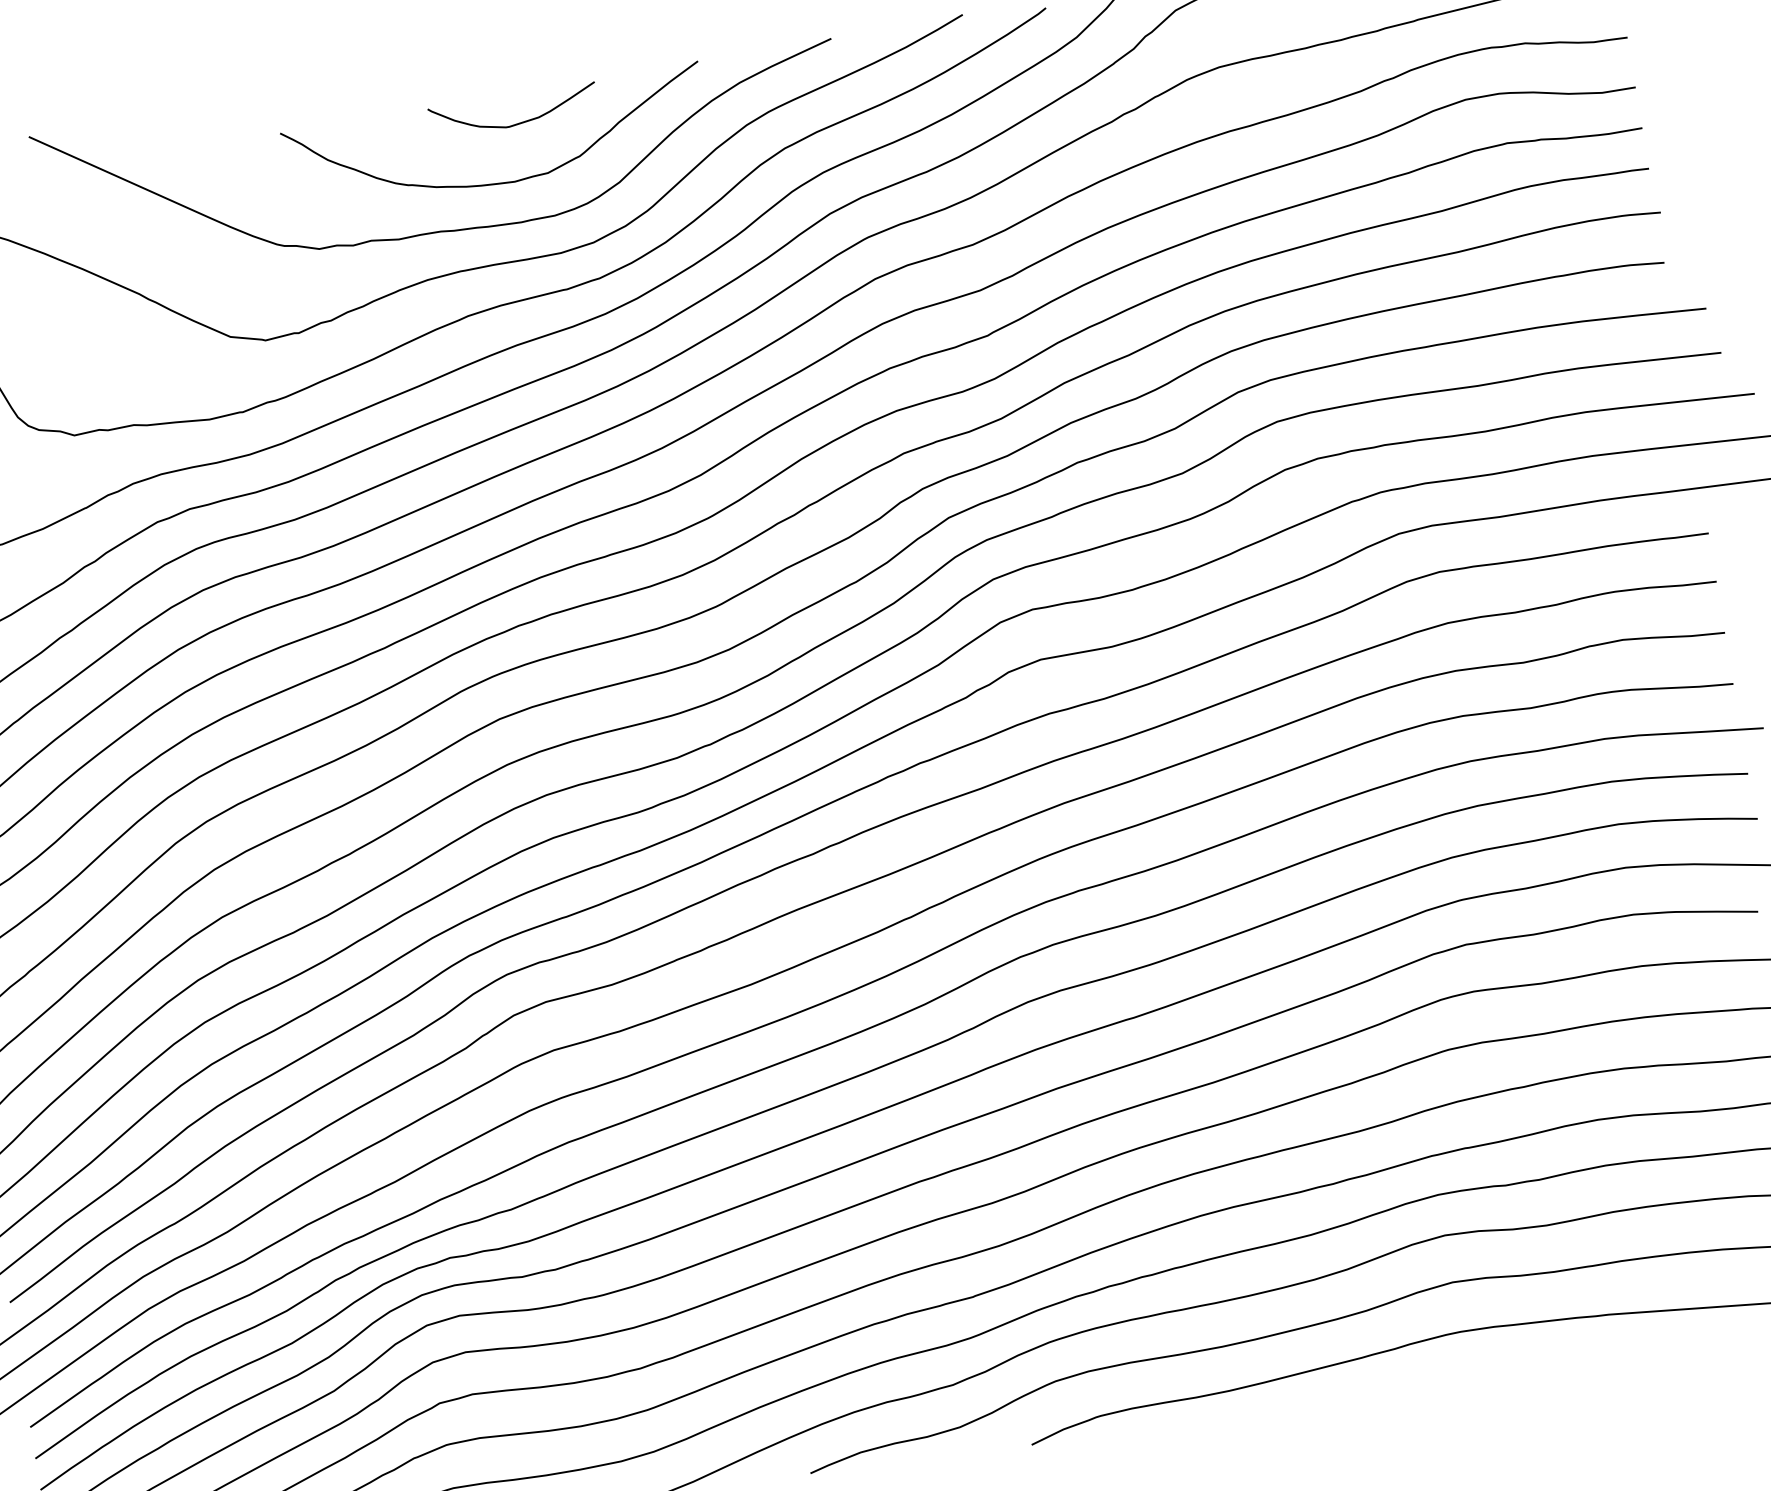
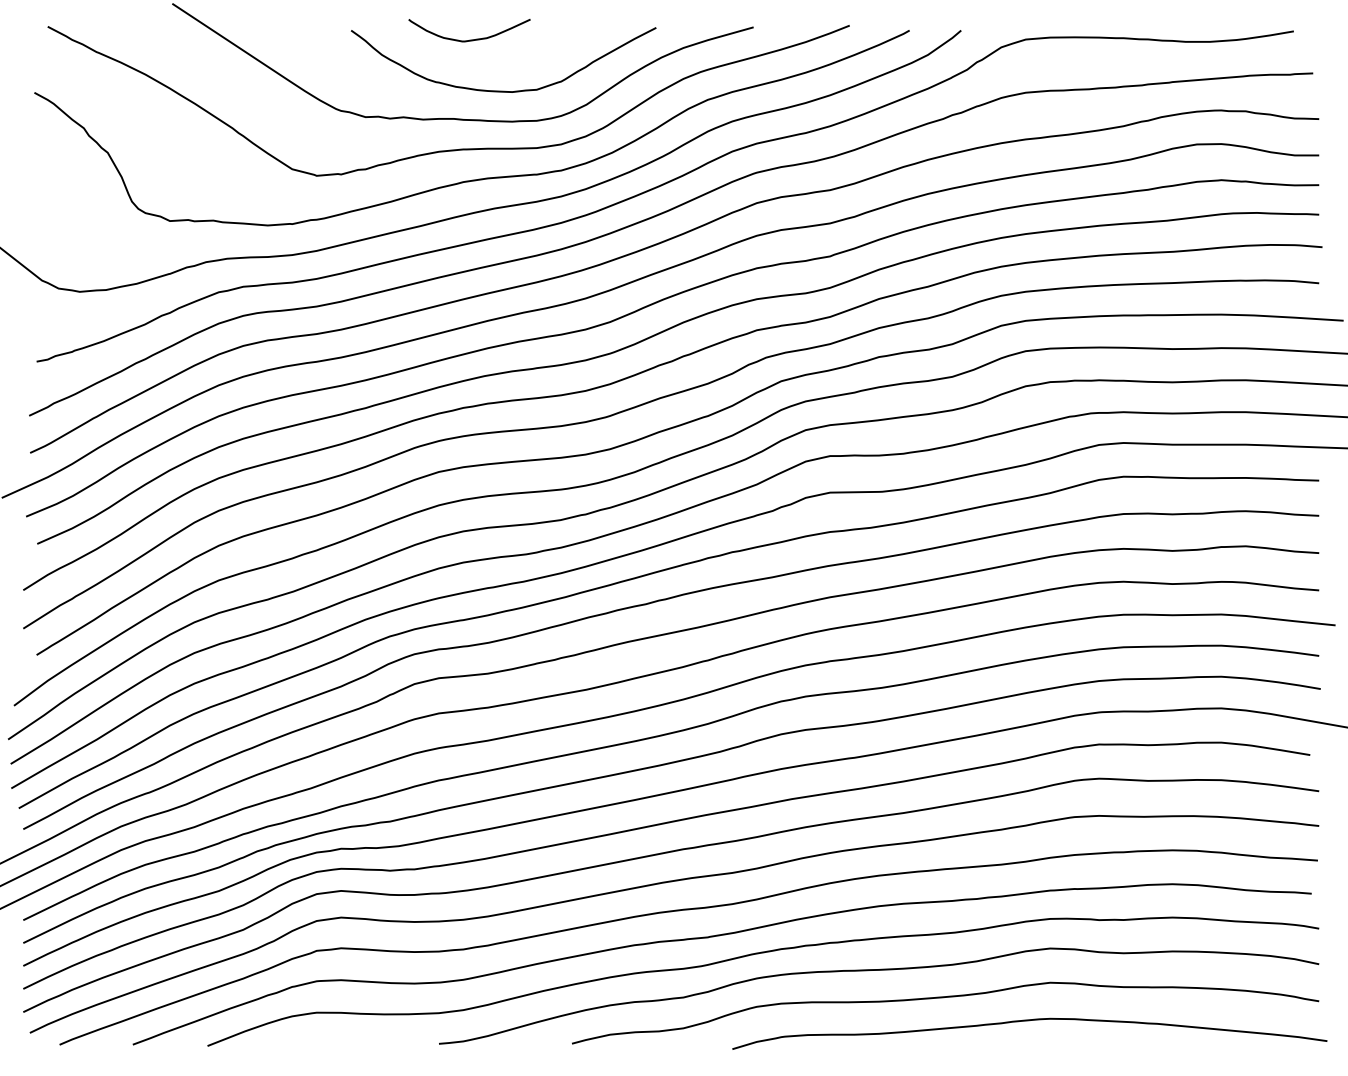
curve: (515, 123) -> (469, 39), moved

